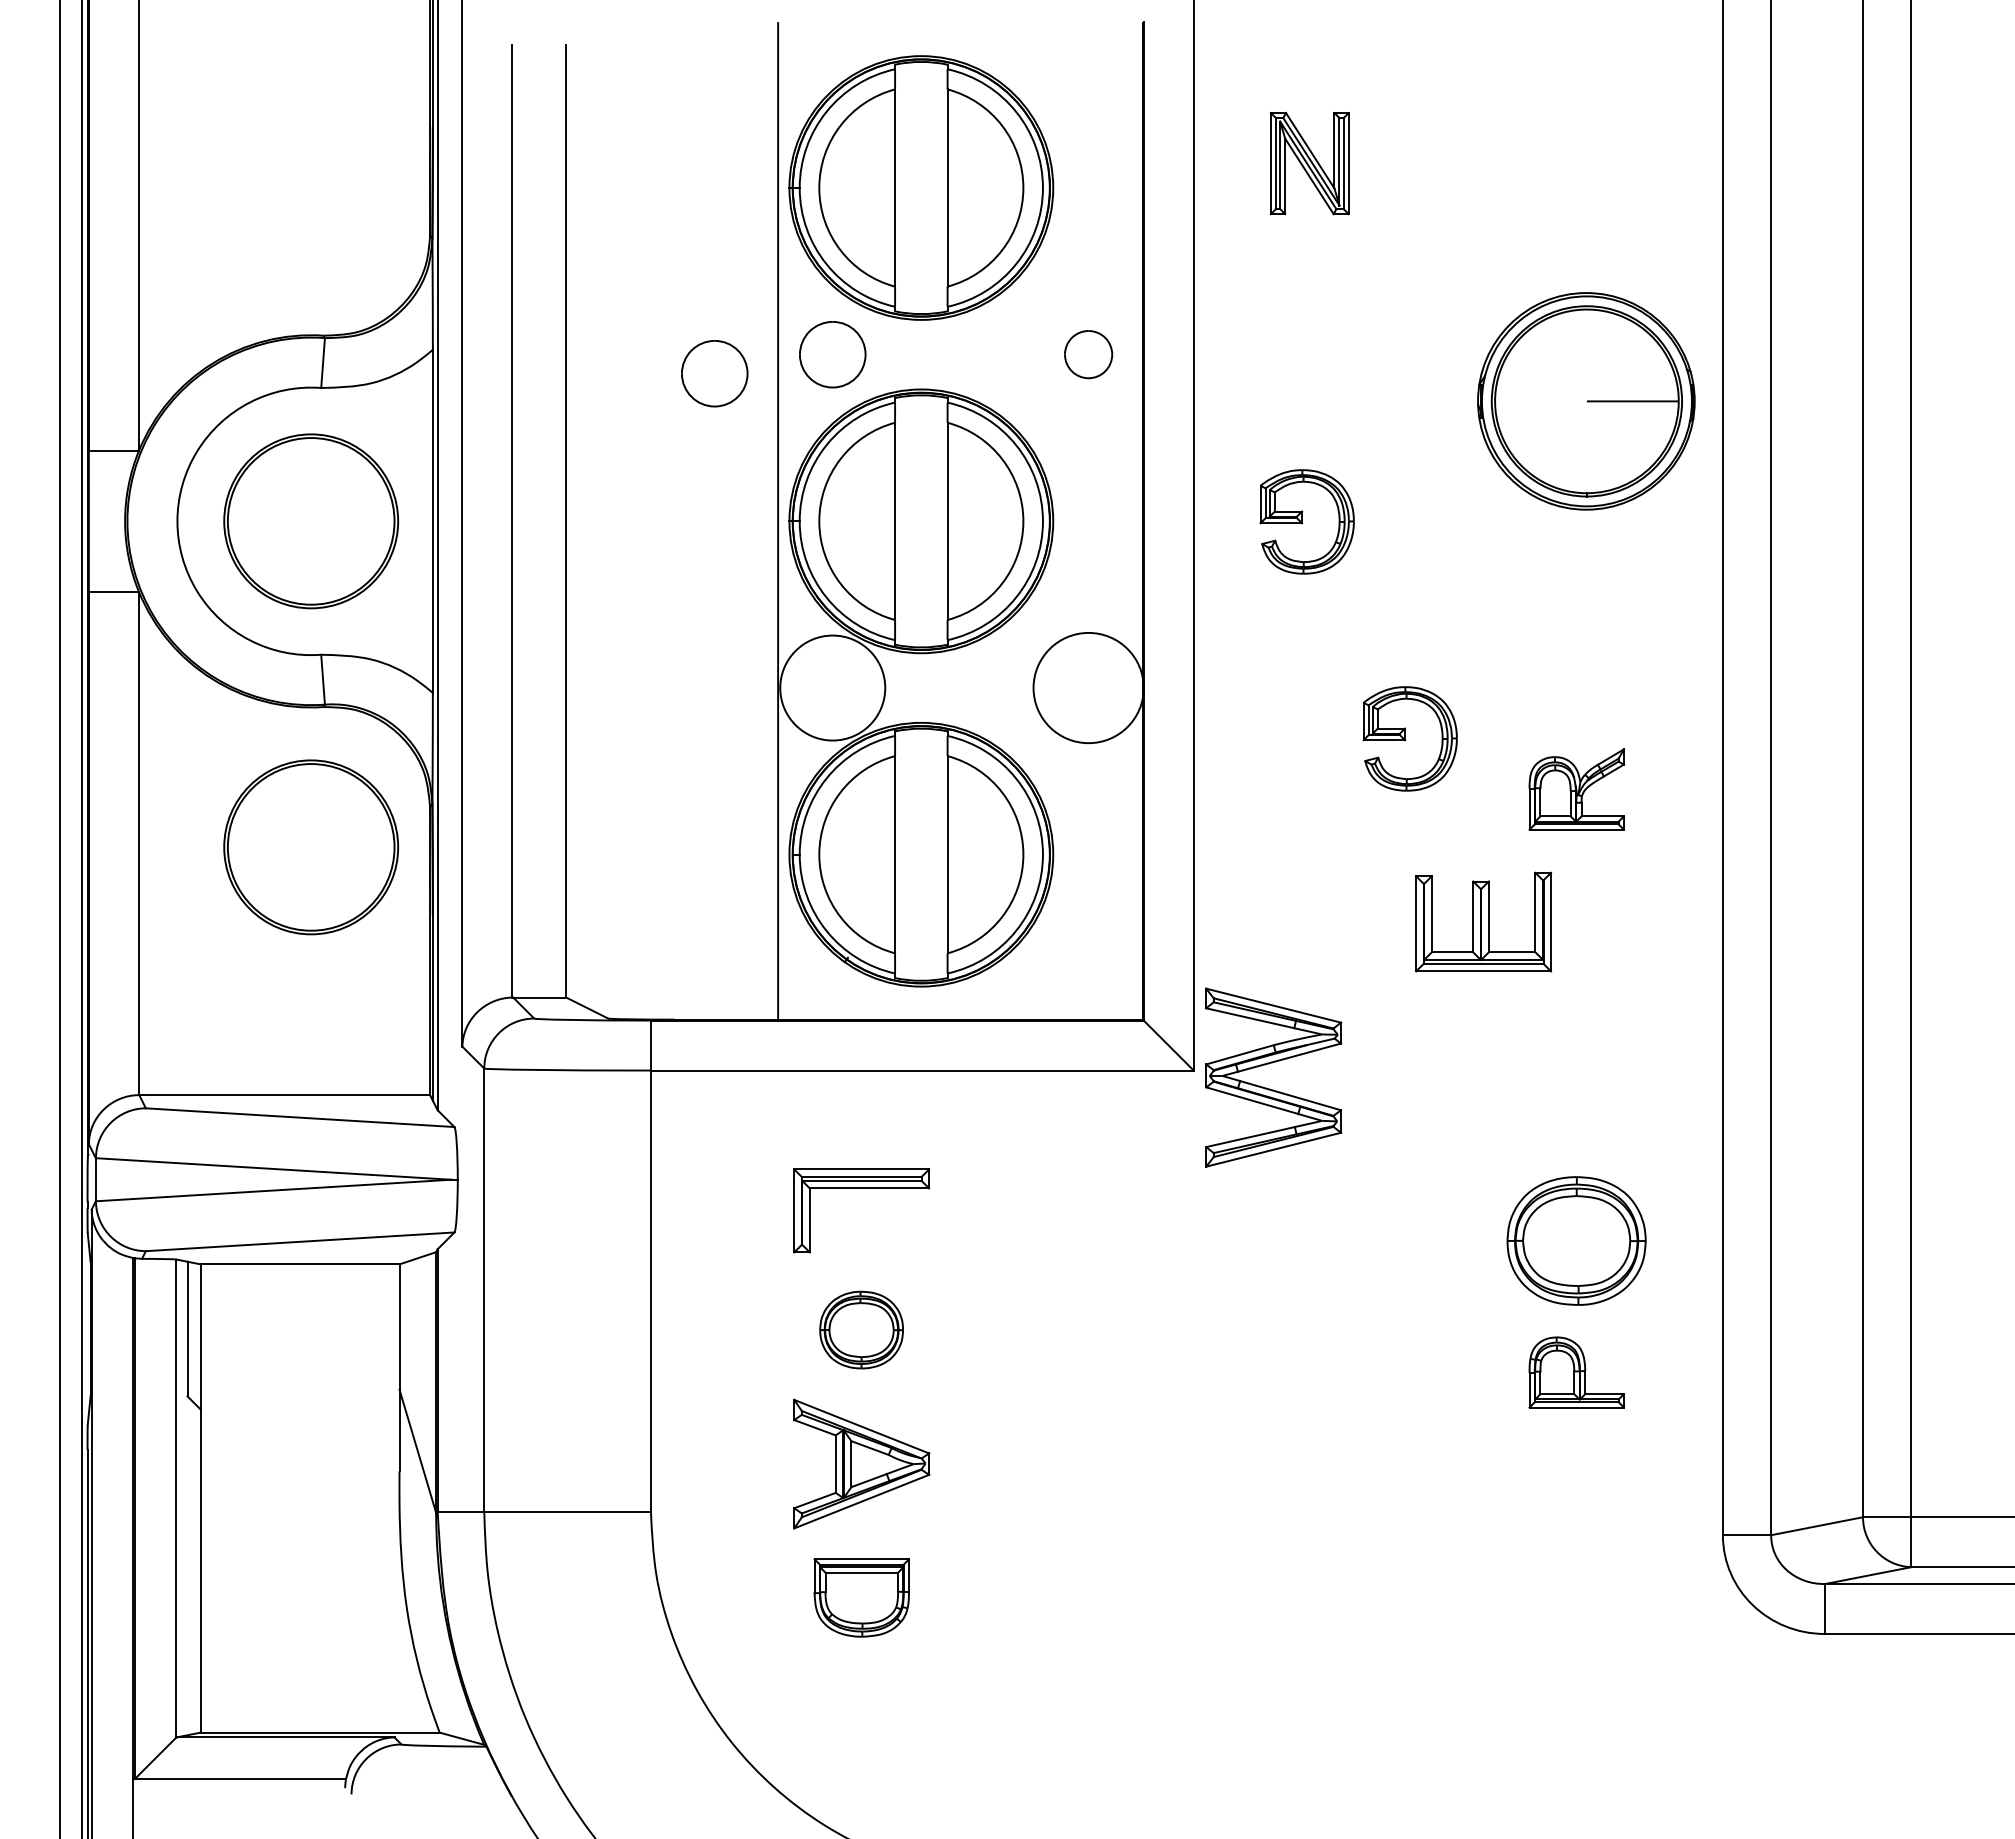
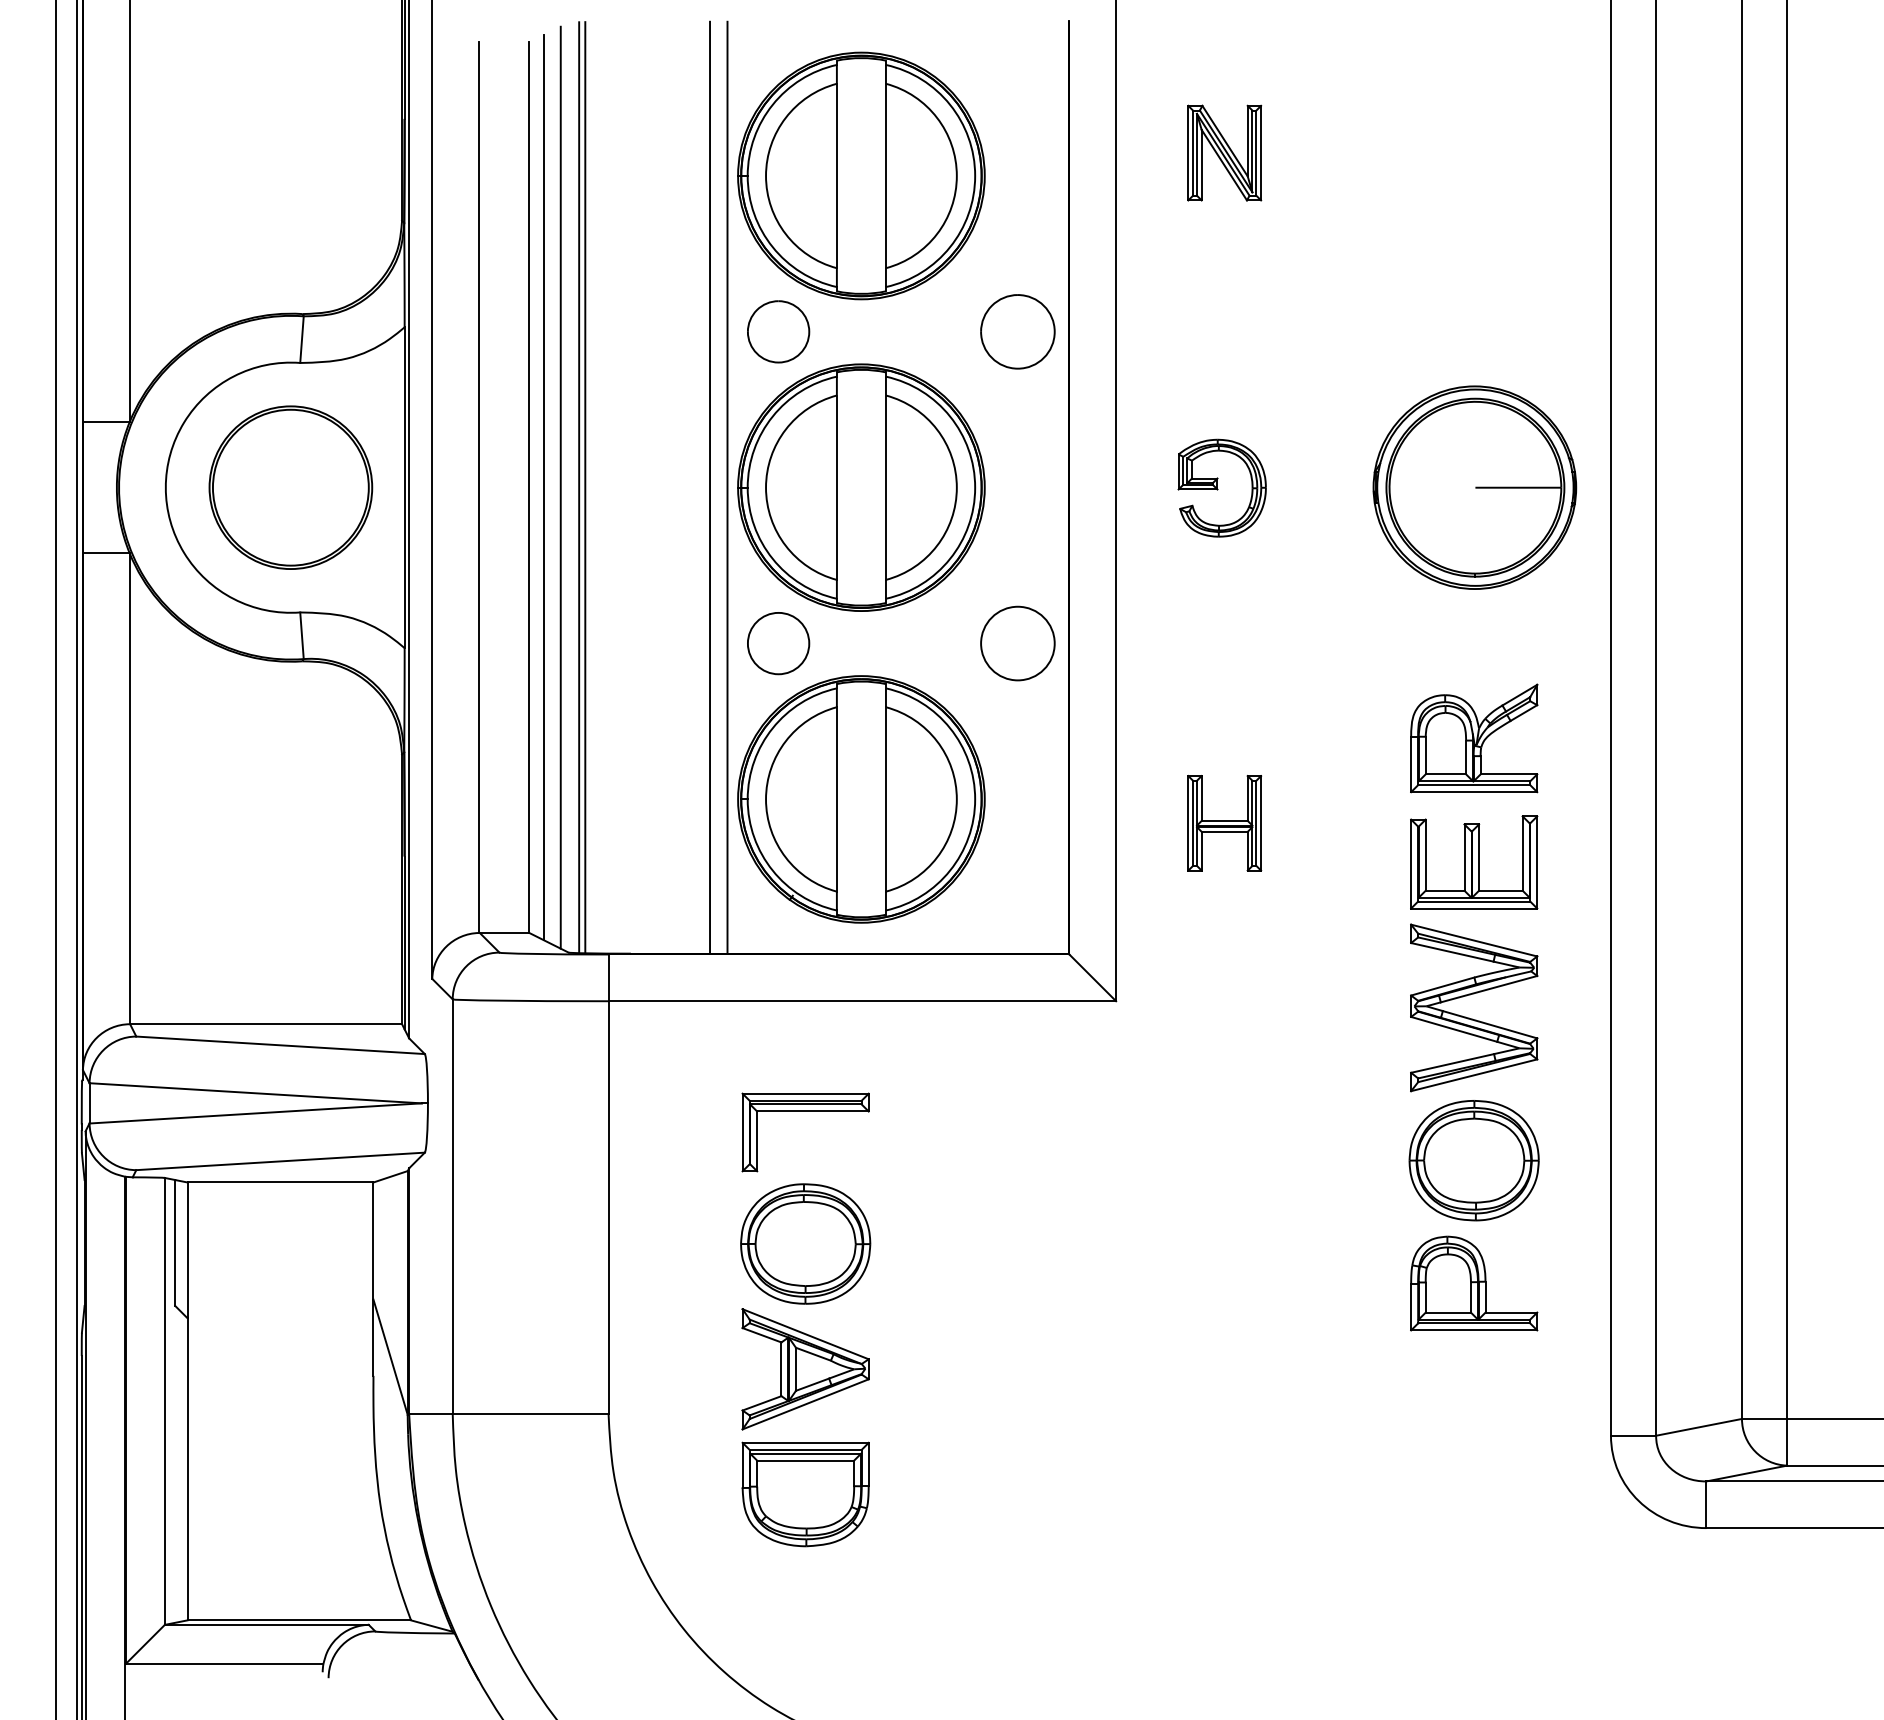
part: (1088, 354) -> (1017, 331), size x1.67
part: (714, 373) -> (668, 349), removed
part: (1586, 401) -> (1475, 487), moved
line: (582, 521) -> (544, 487), added
line: (599, 521) -> (560, 487), added
line: (619, 521) -> (579, 487), added
line: (626, 521) -> (585, 487), added
line: (759, 521) -> (710, 487), added
circle: (832, 687) -> (778, 643), size x0.62
circle: (1088, 687) -> (1017, 643), size x0.71
part: (1409, 738) -> (1317, 690), removed
part: (1576, 789) -> (1474, 738), size x1.43
part: (311, 847) -> (291, 792), removed
part: (1309, 879) -> (1224, 822), added
part: (1483, 921) -> (1474, 861), moved
part: (1270, 1088) -> (1471, 1018), moved
part: (861, 1329) -> (805, 1243), size x1.67
part: (1576, 1372) -> (1474, 1283), size x1.43
part: (861, 1597) -> (805, 1493), size x1.43

